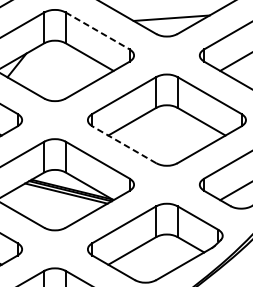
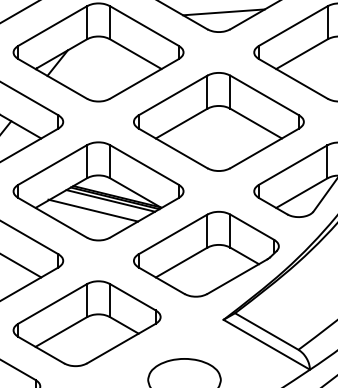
line: (97, 31) -> (144, 26), dashed -> solid
line: (124, 144) -> (173, 148), dashed -> solid
line: (50, 202) -> (93, 210), added

